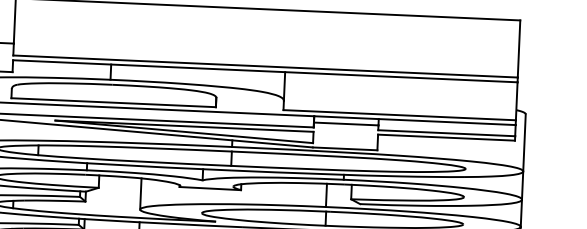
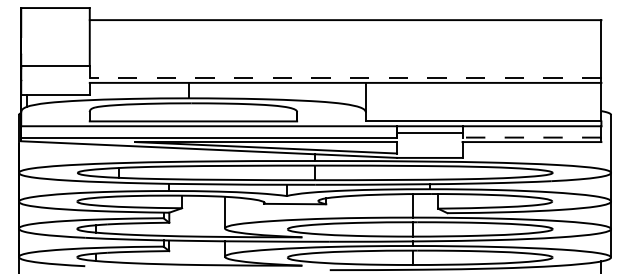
line: (265, 66) -> (345, 78), solid -> dashed
line: (446, 133) -> (531, 137), solid -> dashed

